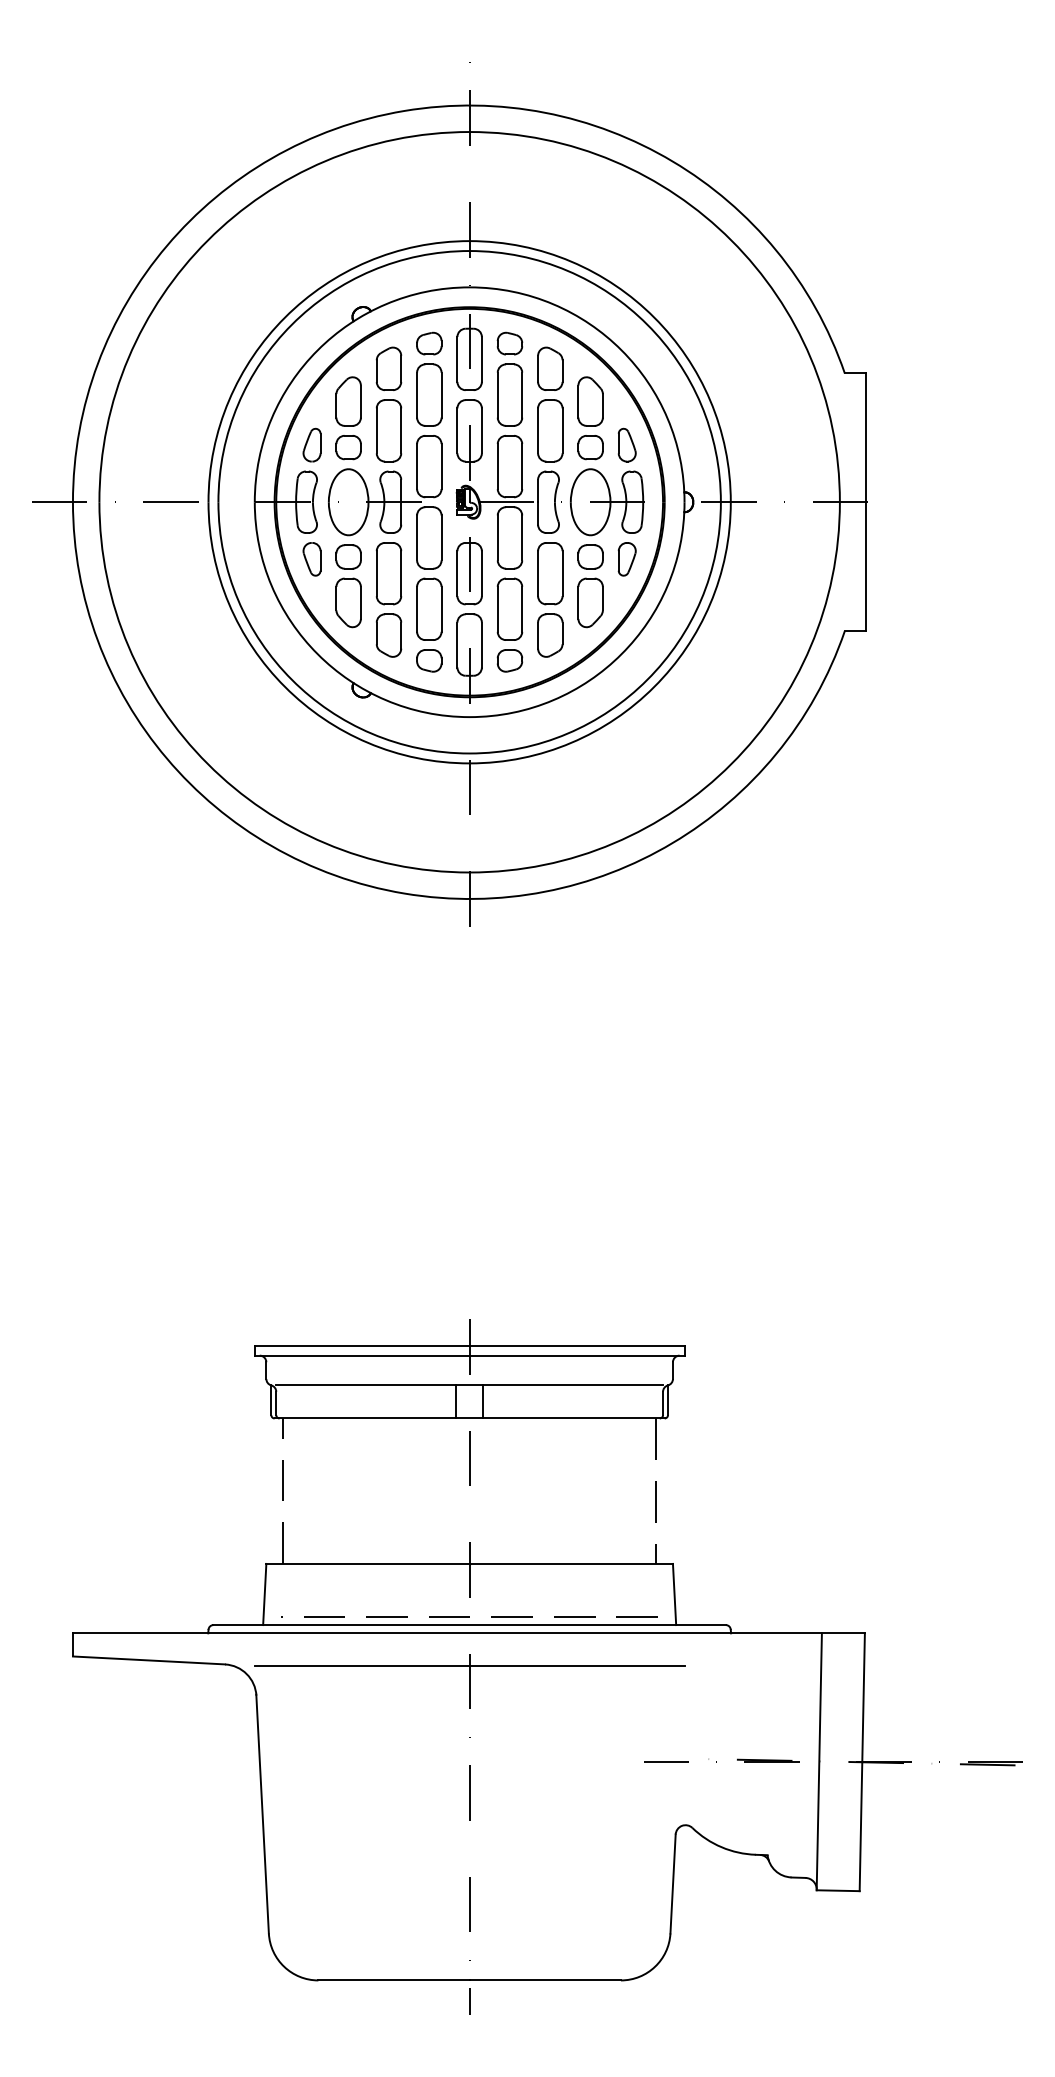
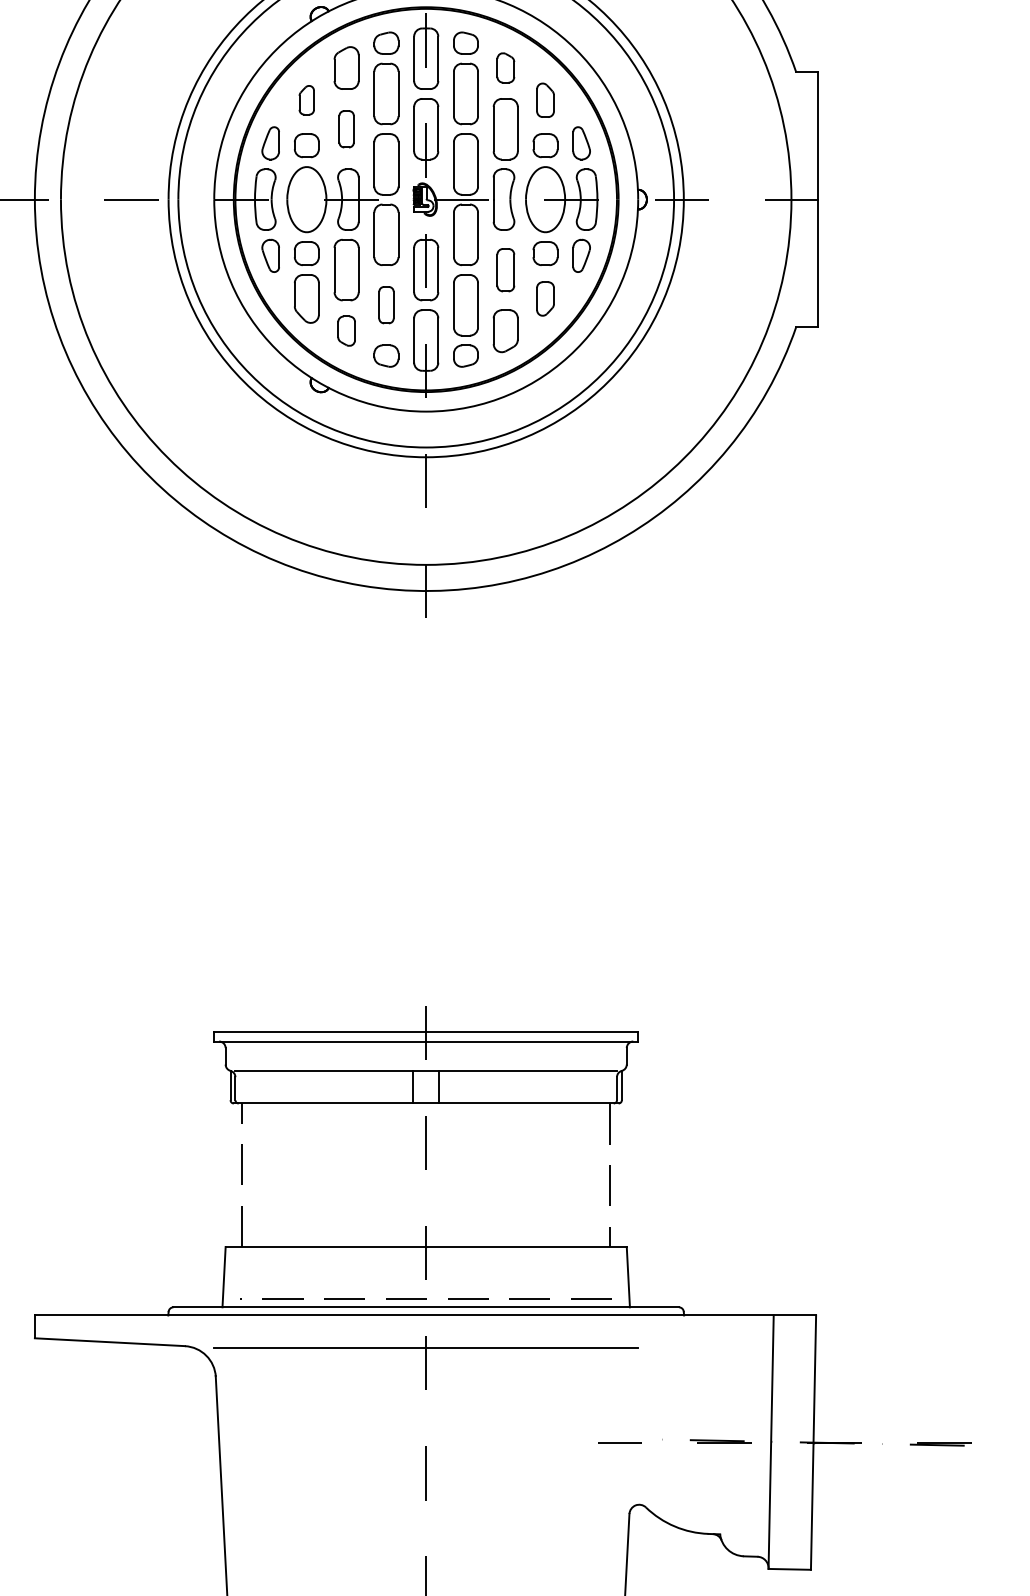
part: (550, 368) -> (505, 67), size x0.7
part: (348, 401) -> (306, 100), size x0.6
part: (590, 401) -> (545, 100), size x0.7
part: (388, 430) -> (346, 128), size x0.6
part: (550, 573) -> (505, 269), size x0.7
part: (590, 602) -> (545, 298), size x0.7
part: (429, 608) -> (386, 304), size x0.6
part: (388, 635) -> (346, 331), size x0.7

